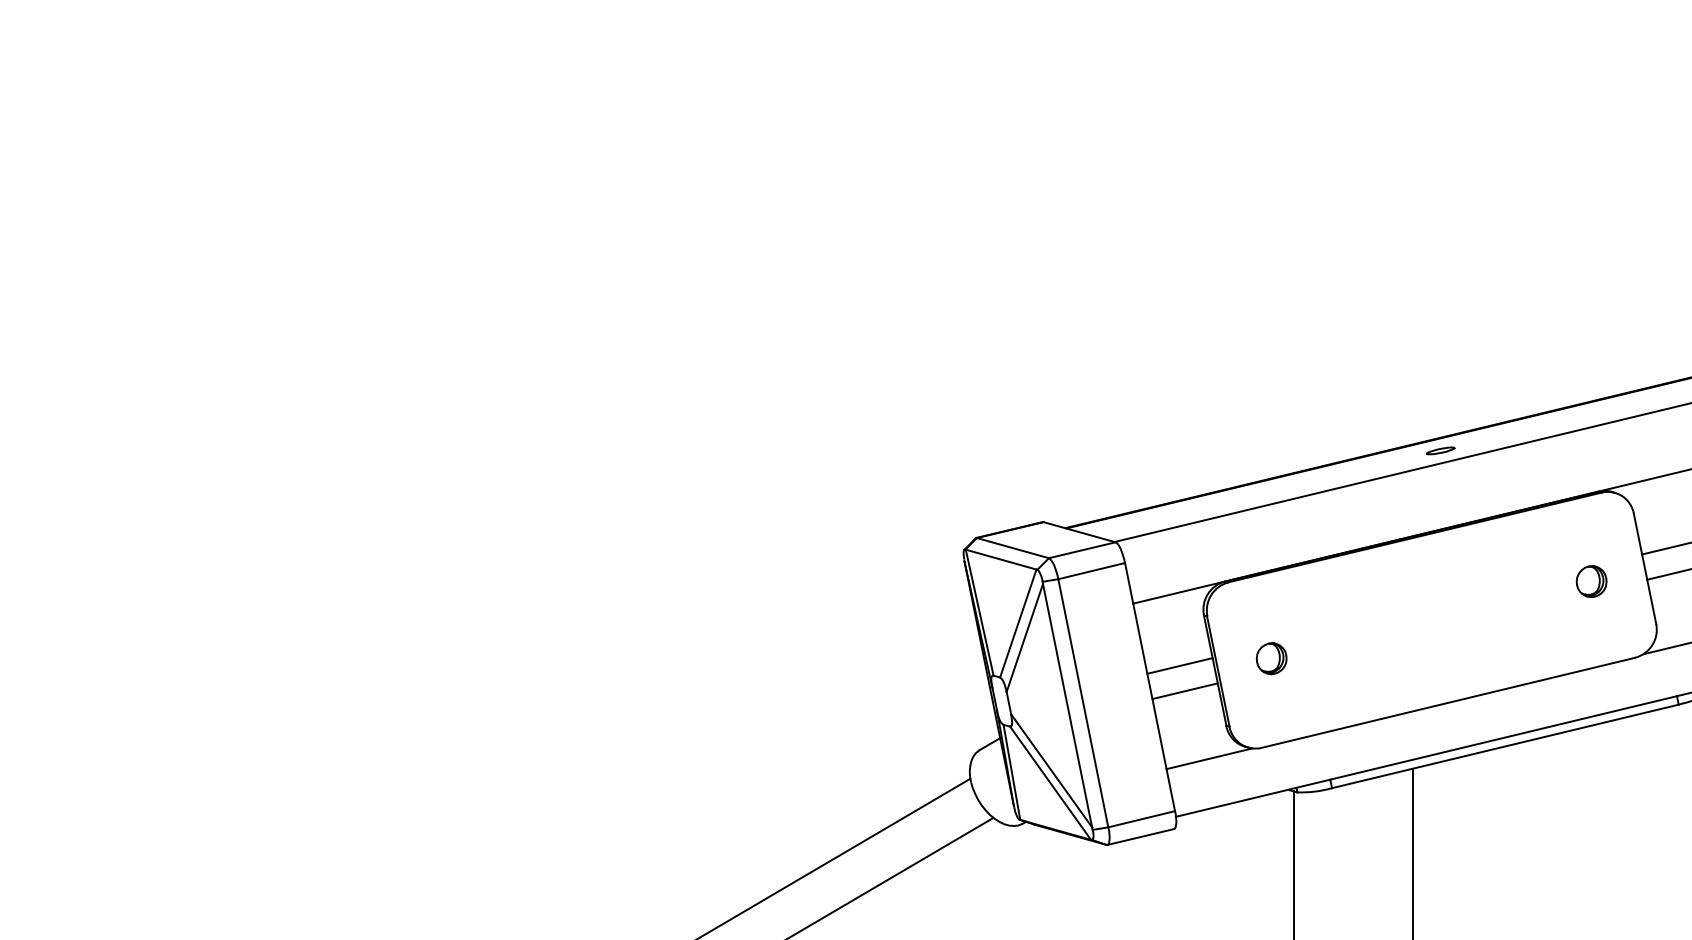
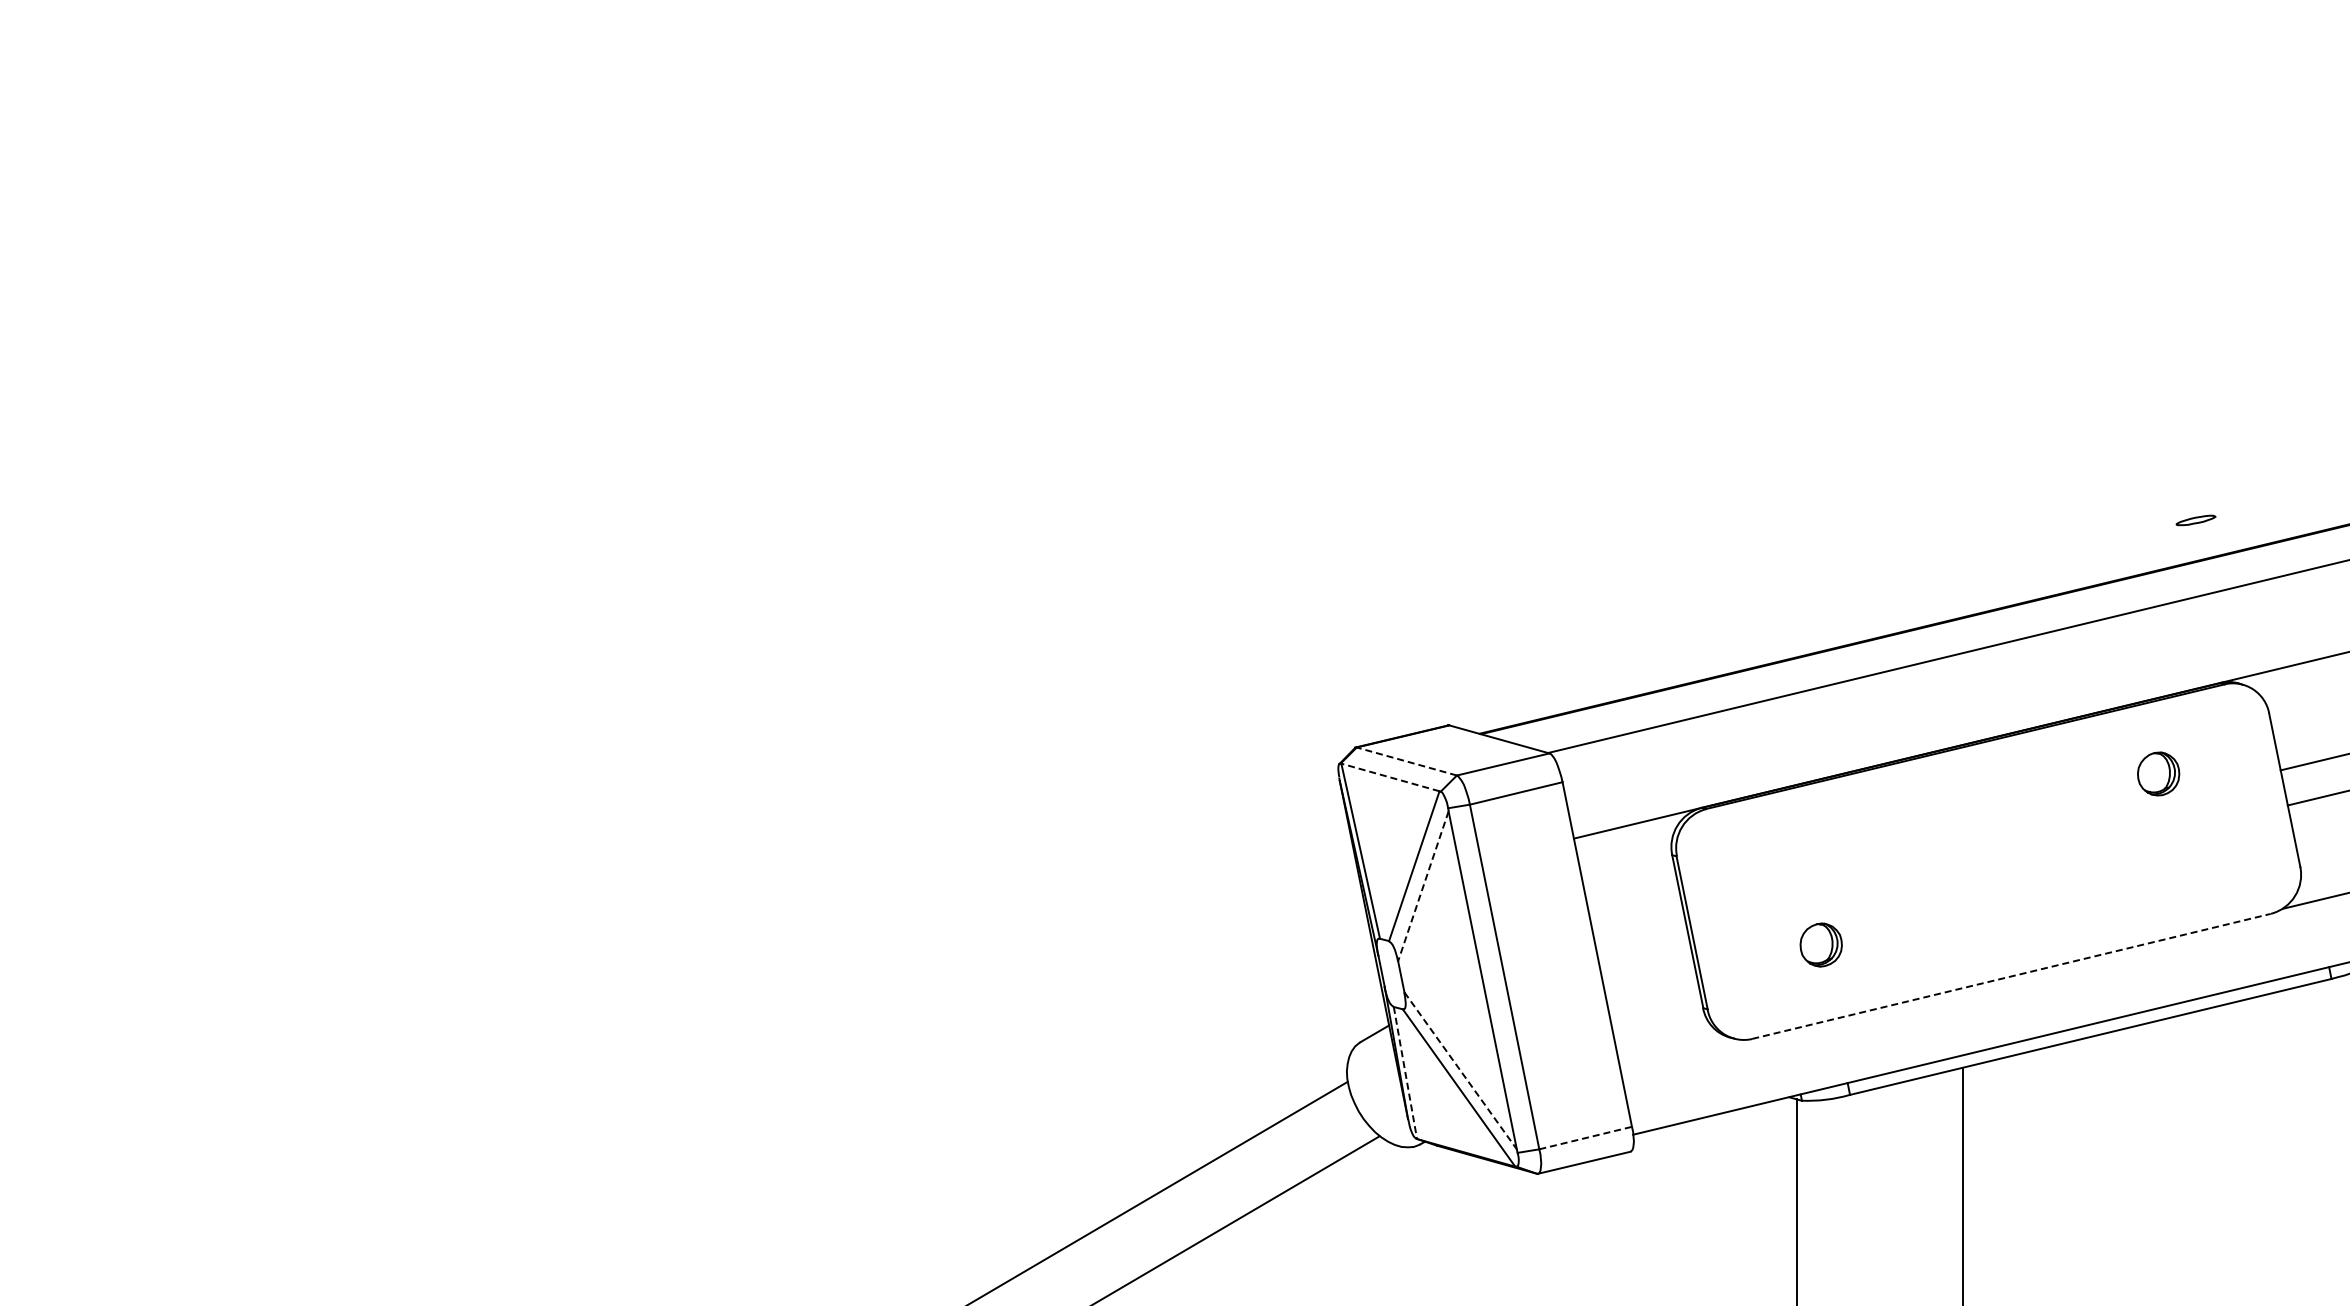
part: (1440, 450) -> (2195, 520), moved
line: (1012, 548) -> (1406, 761), solid -> dashed
line: (1001, 559) -> (1390, 777), solid -> dashed
part: (1591, 581) -> (2158, 773), moved
line: (1024, 638) -> (1423, 886), solid -> dashed
part: (1271, 658) -> (1820, 944), moved
line: (1179, 666) -> (1638, 925), removed
line: (1184, 691) -> (1645, 960), removed
line: (1448, 702) -> (2011, 976), solid -> dashed
line: (1209, 758) -> (1679, 1053), removed
line: (1051, 770) -> (1460, 1070), solid -> dashed
line: (1011, 772) -> (1405, 1073), solid -> dashed
line: (1141, 819) -> (1585, 1138), solid -> dashed

